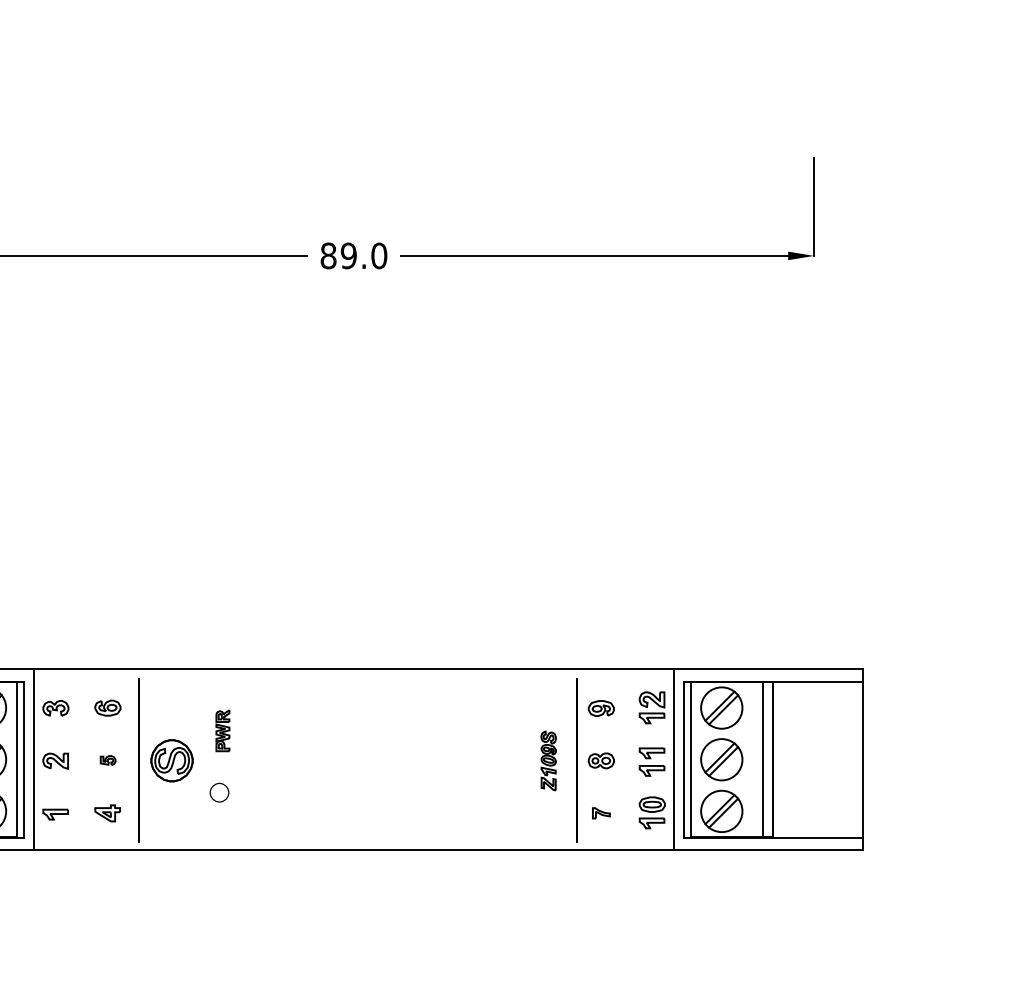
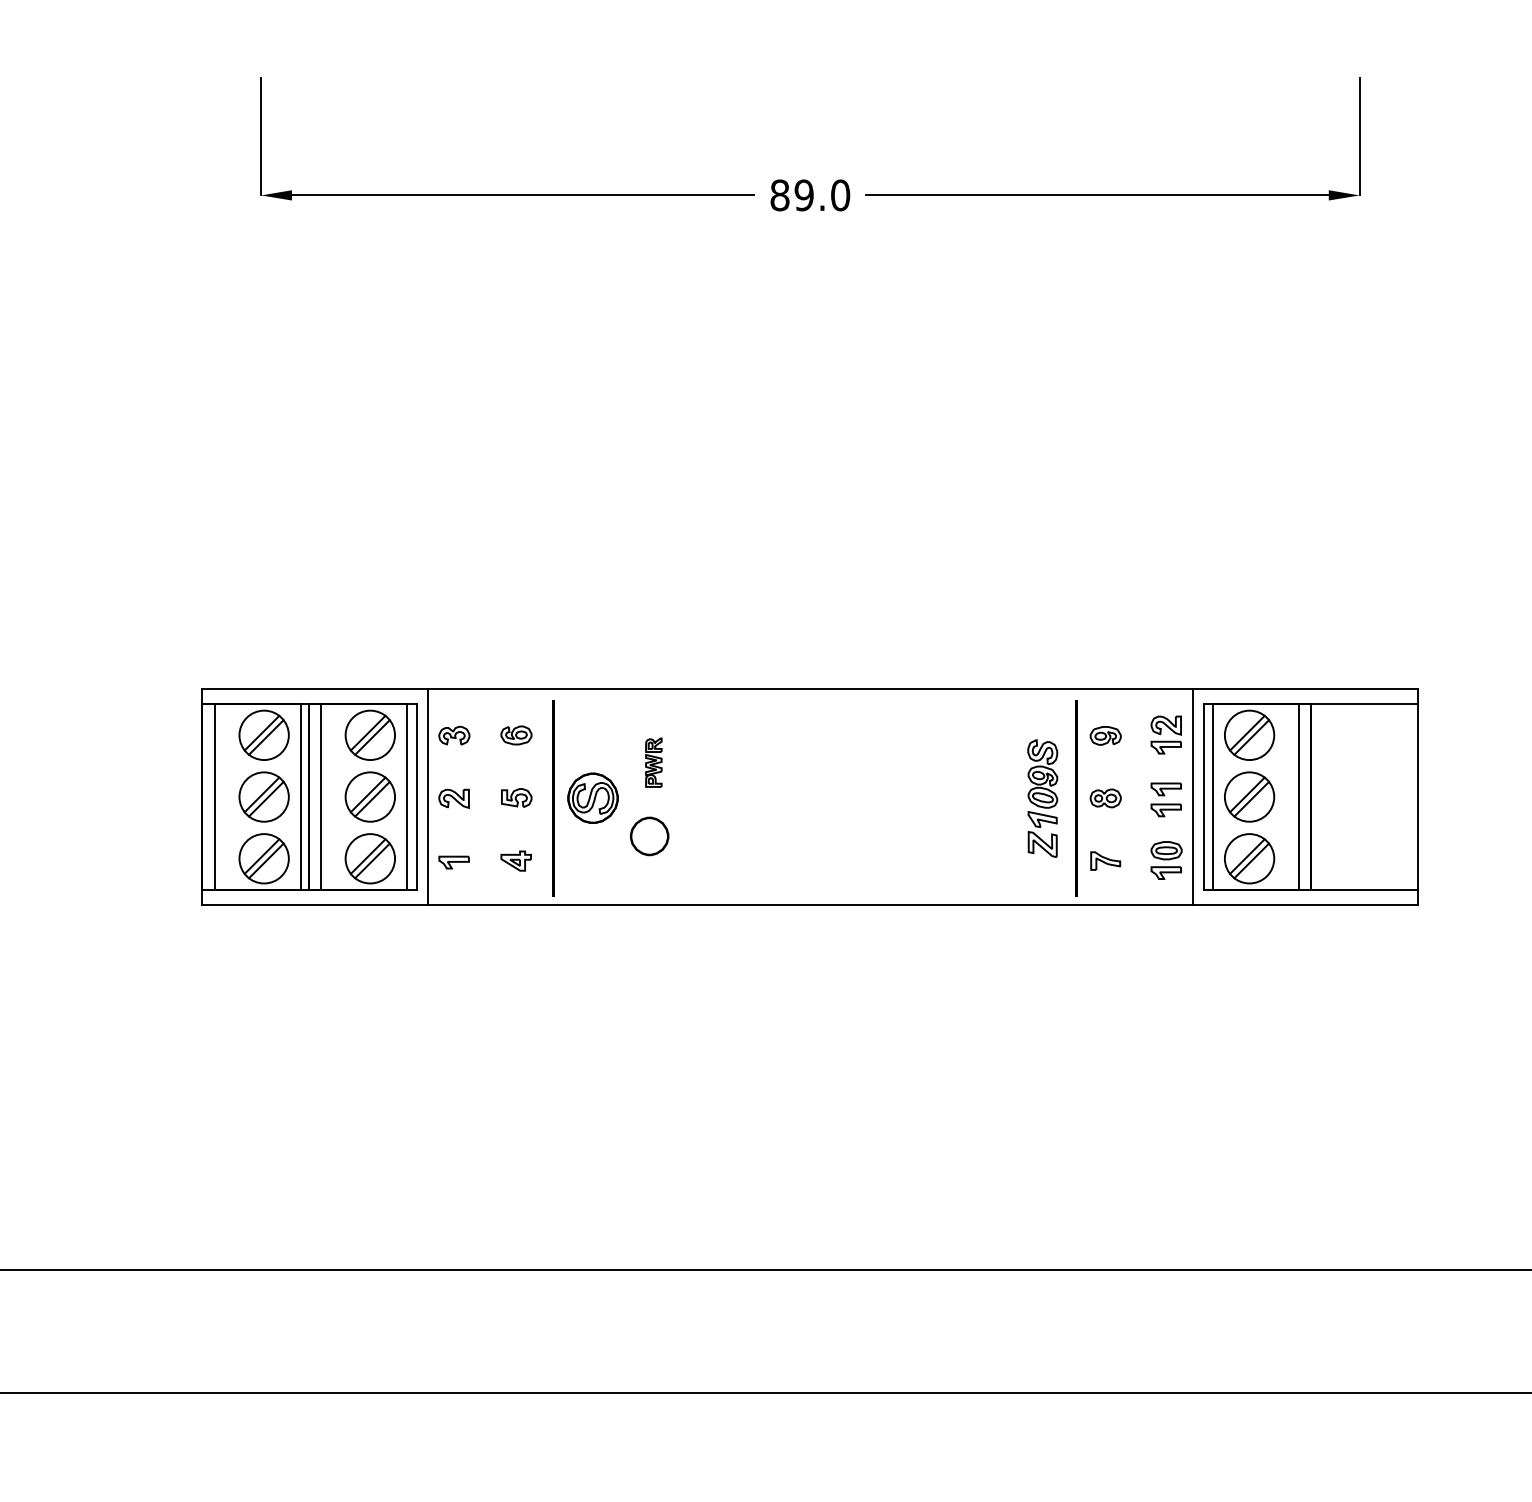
part: (107, 760) -> (516, 797), size x1.67
part: (548, 760) -> (1042, 798), size x1.67
part: (219, 792) -> (649, 836), size x1.67
part: (601, 812) -> (1105, 860), size x1.43

